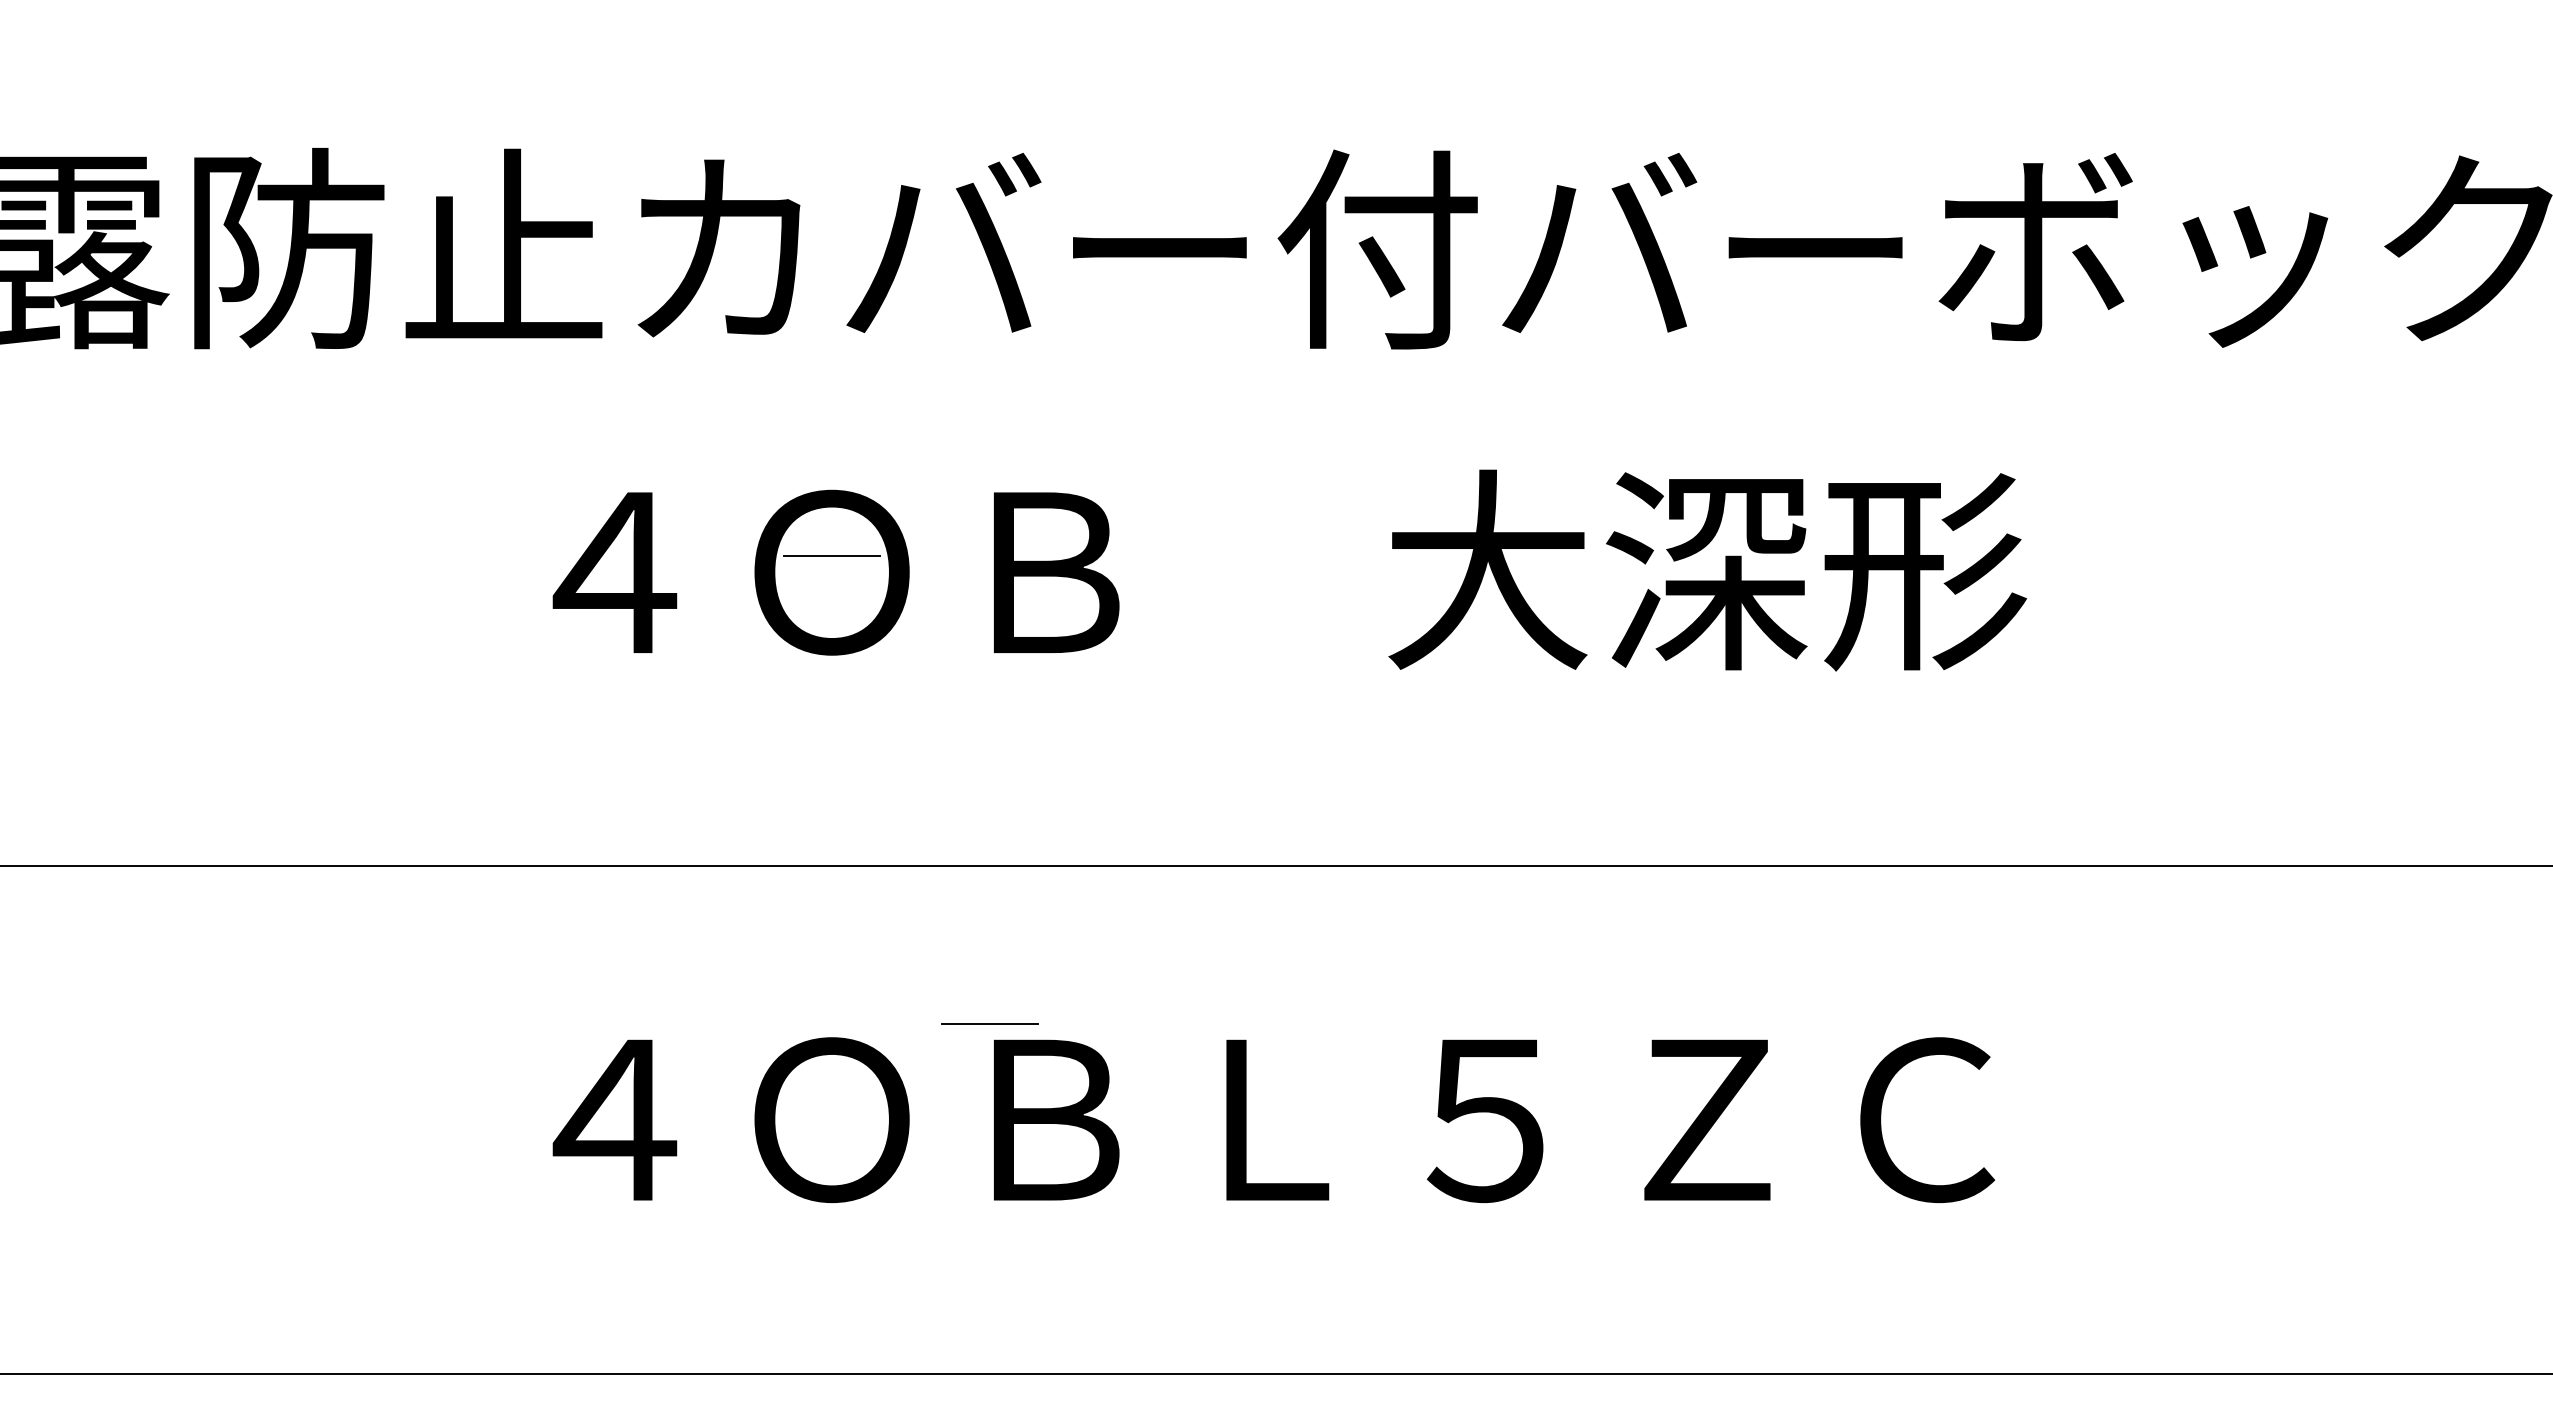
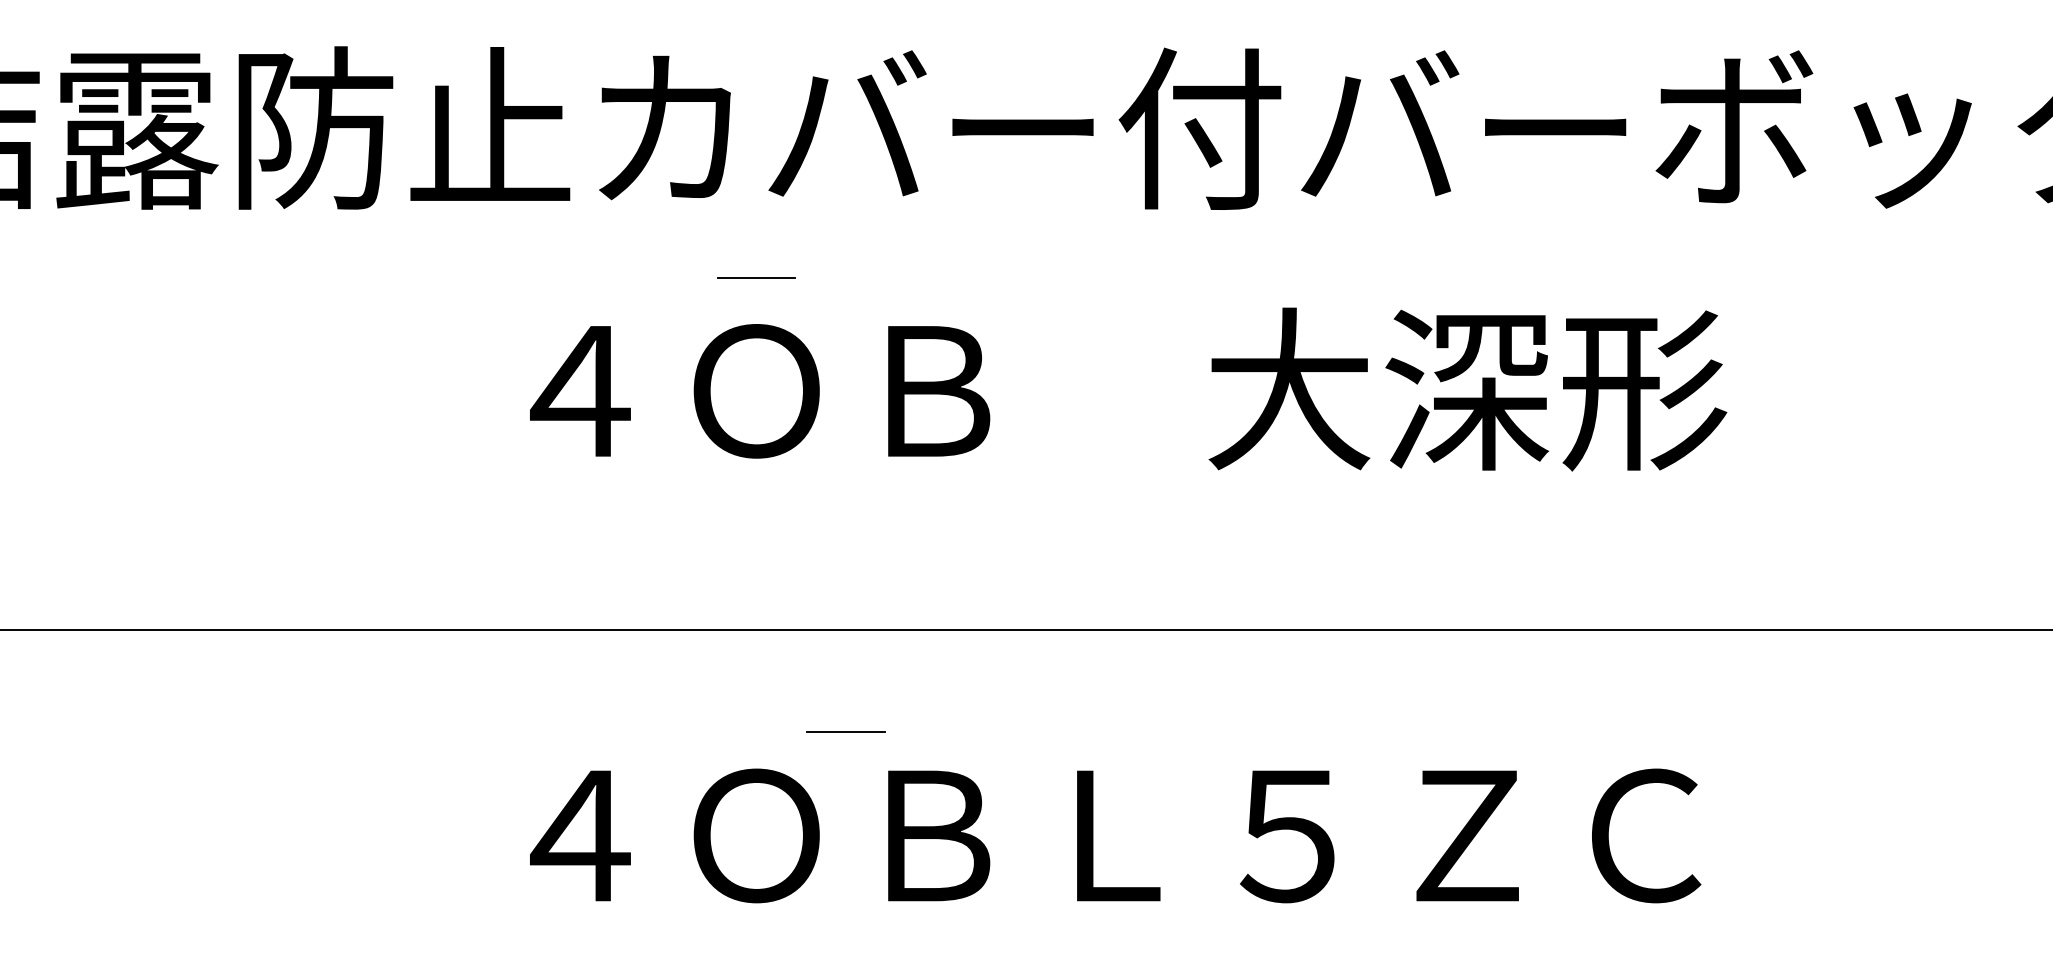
line: (831, 555) -> (756, 277), moved
line: (989, 1023) -> (845, 731), moved

